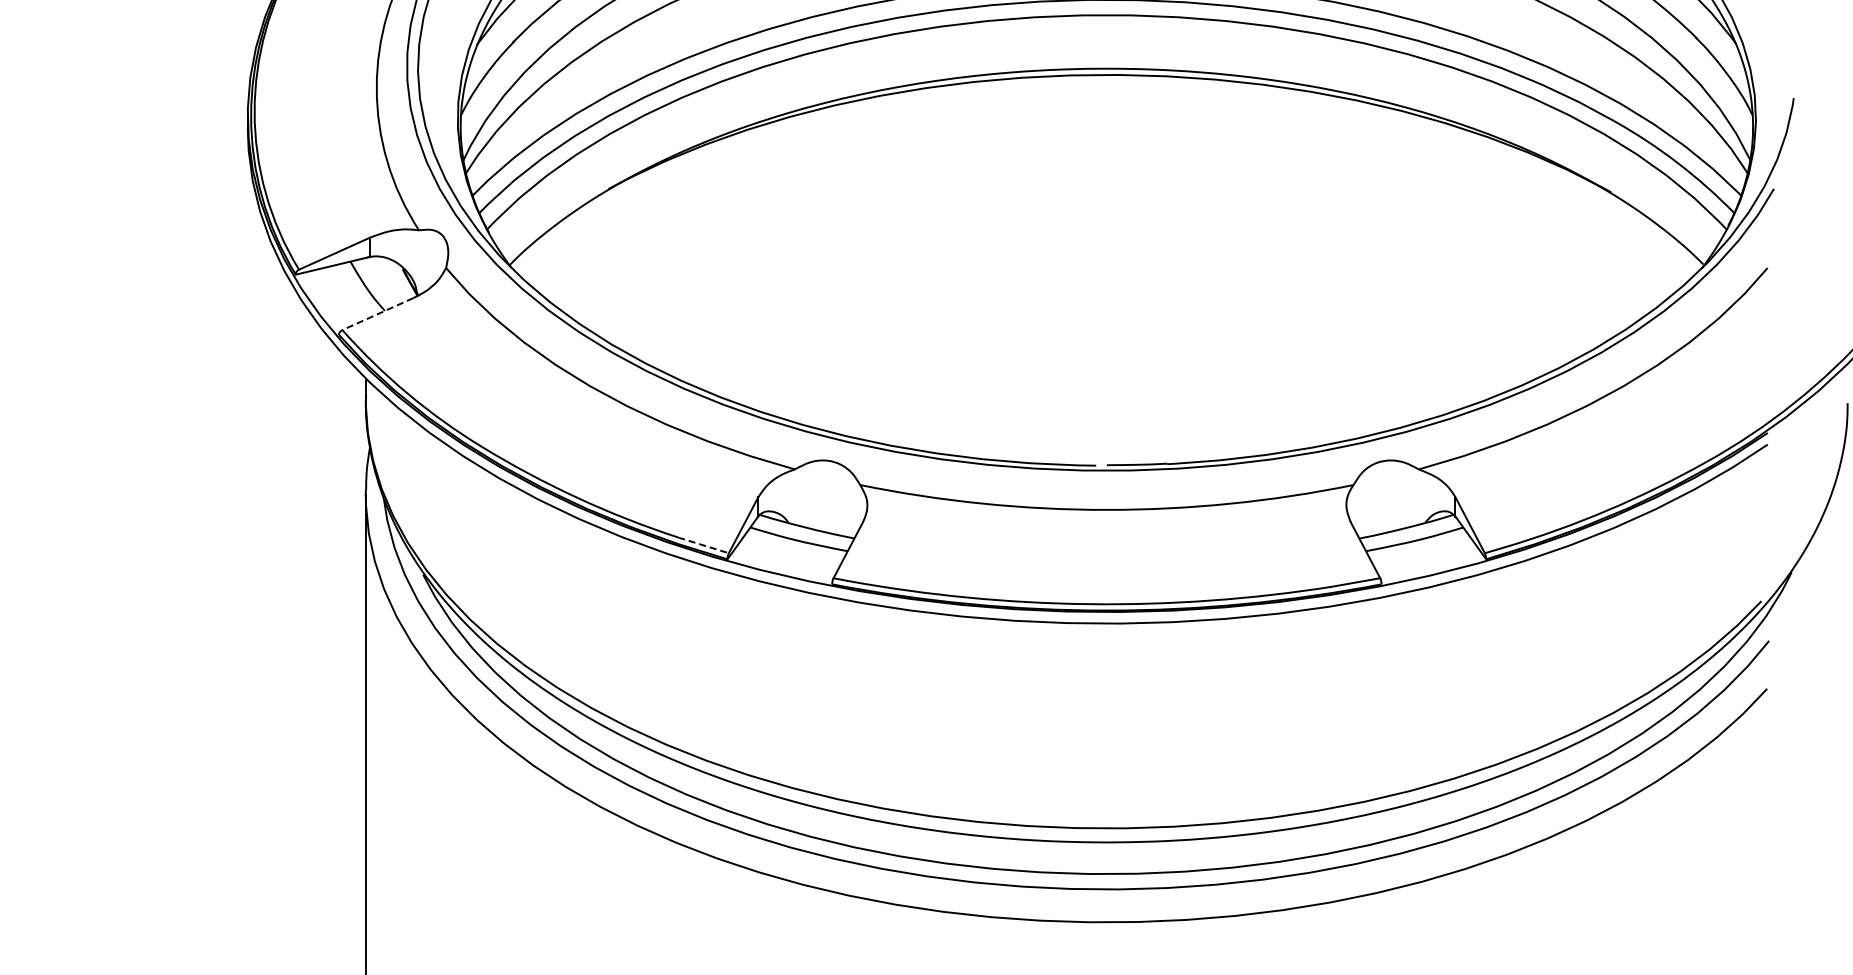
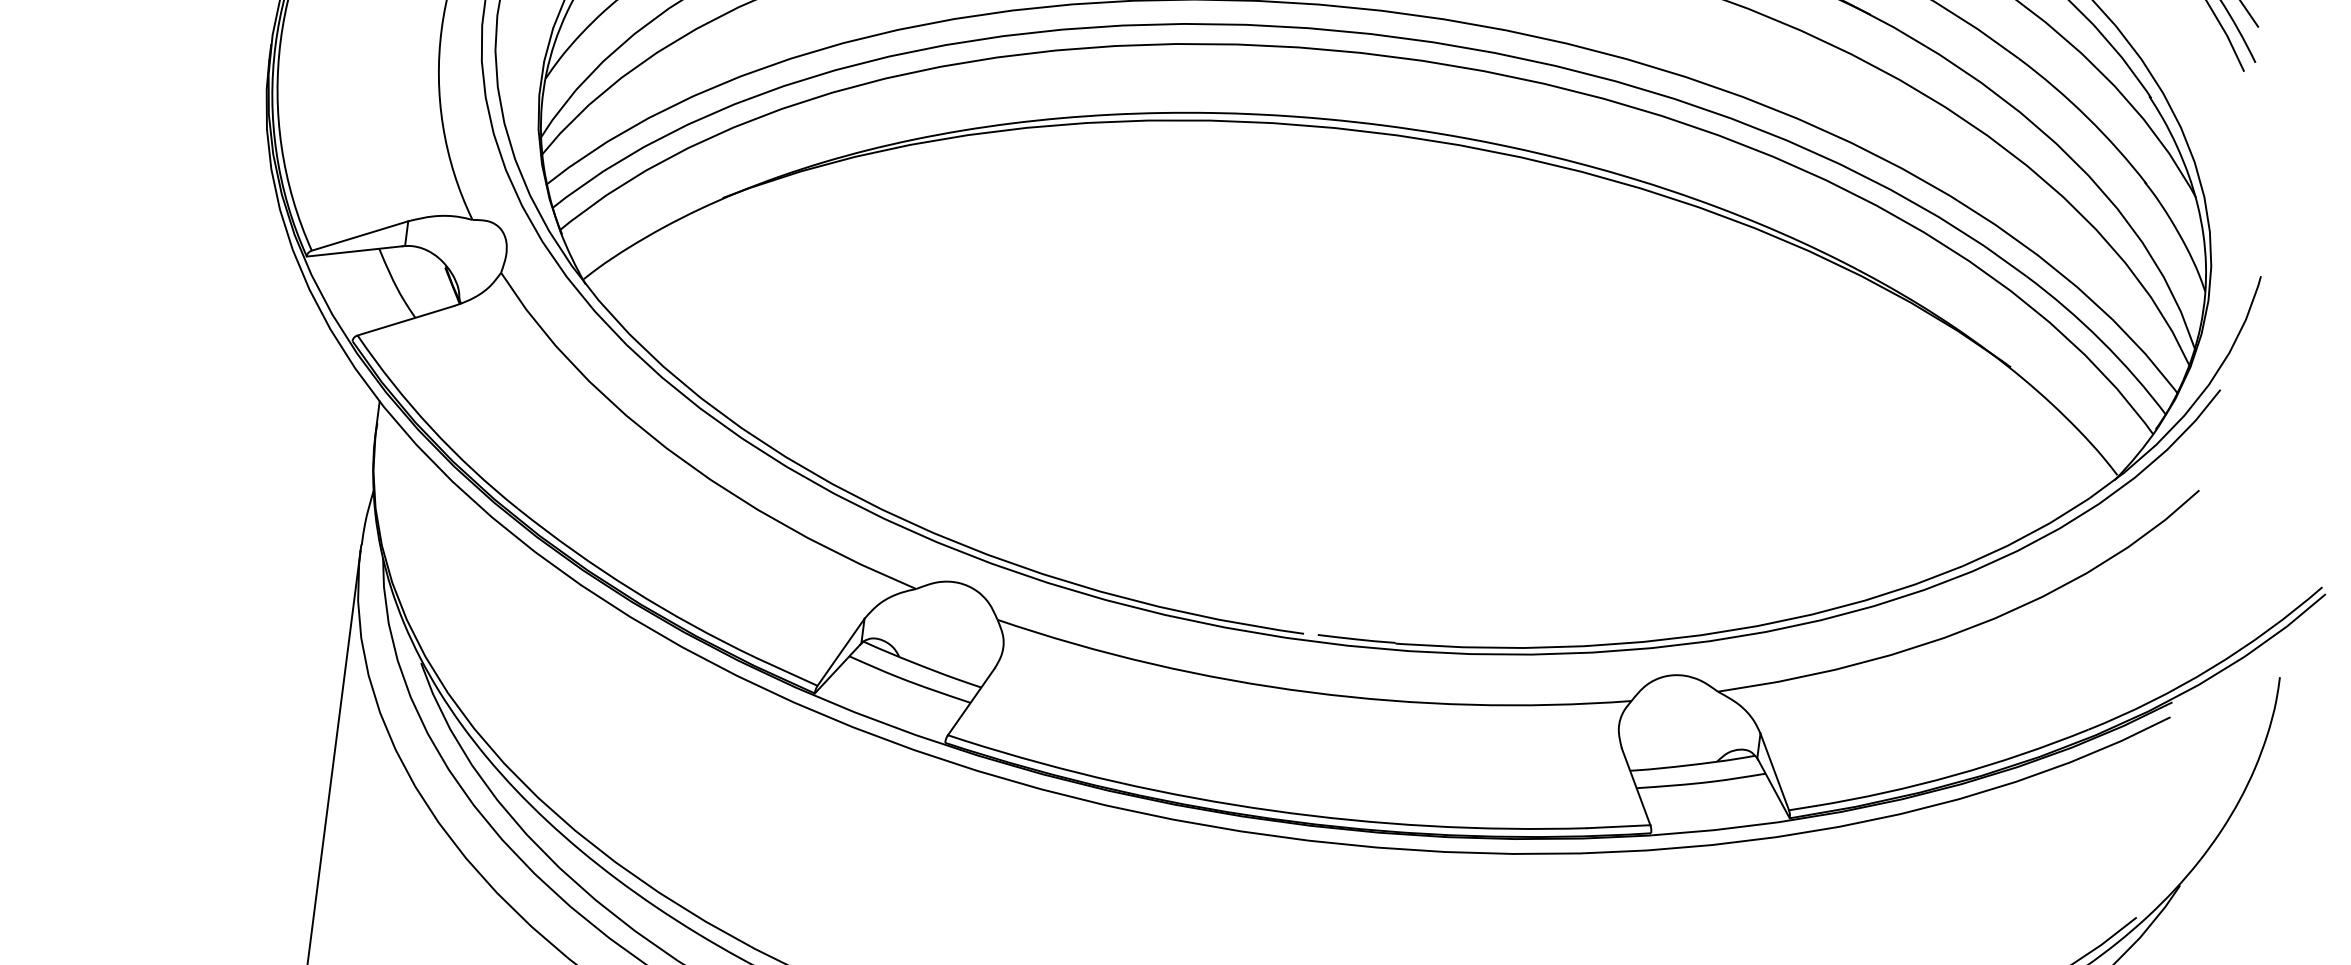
line: (377, 314) -> (405, 321), dashed -> solid
line: (703, 545) -> (786, 671), dashed -> solid

